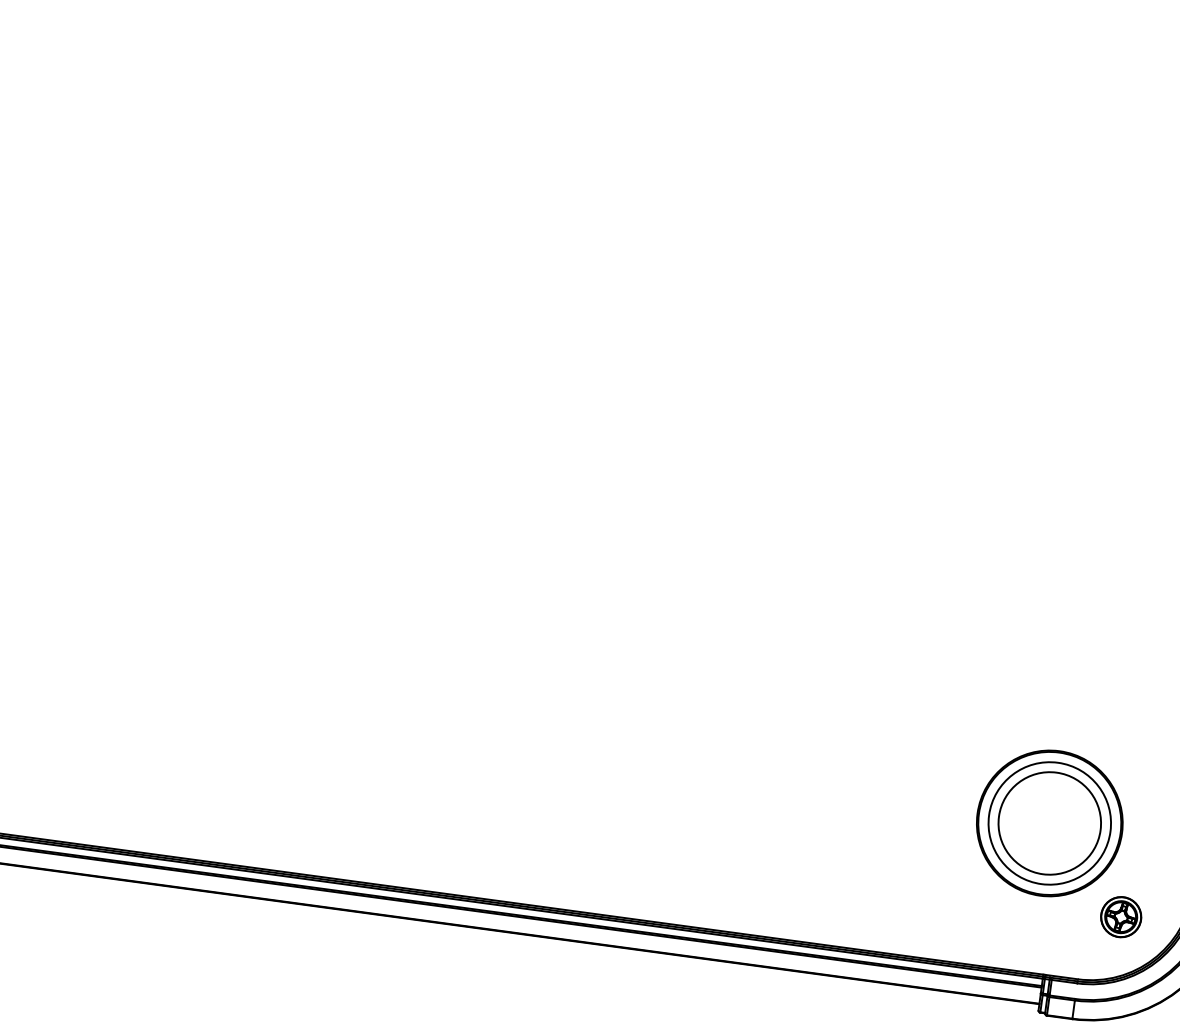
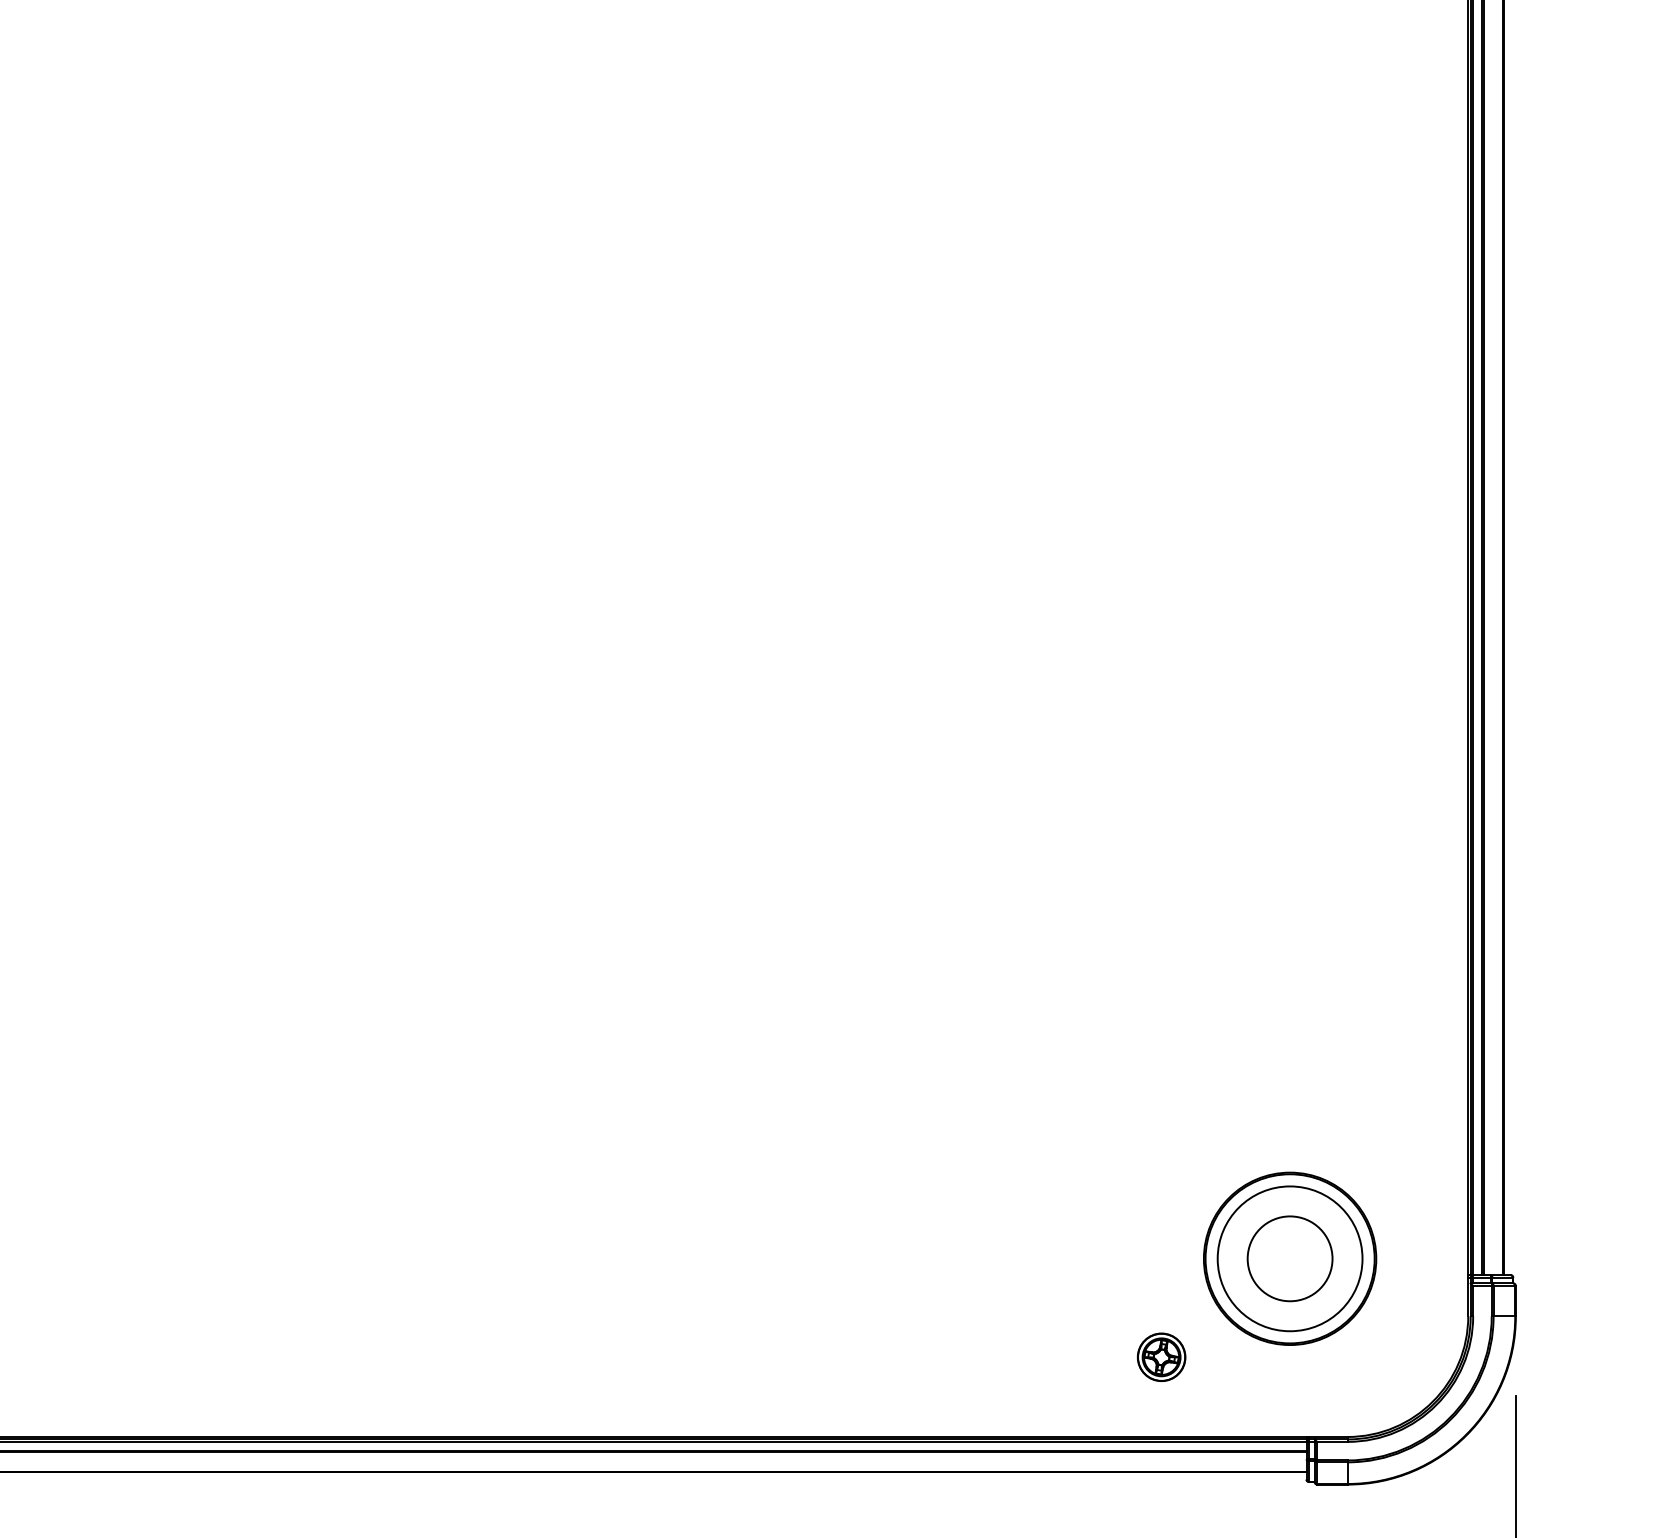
circle: (1049, 823) -> (1289, 1258), size x0.7
part: (1121, 916) -> (1161, 1356), moved

